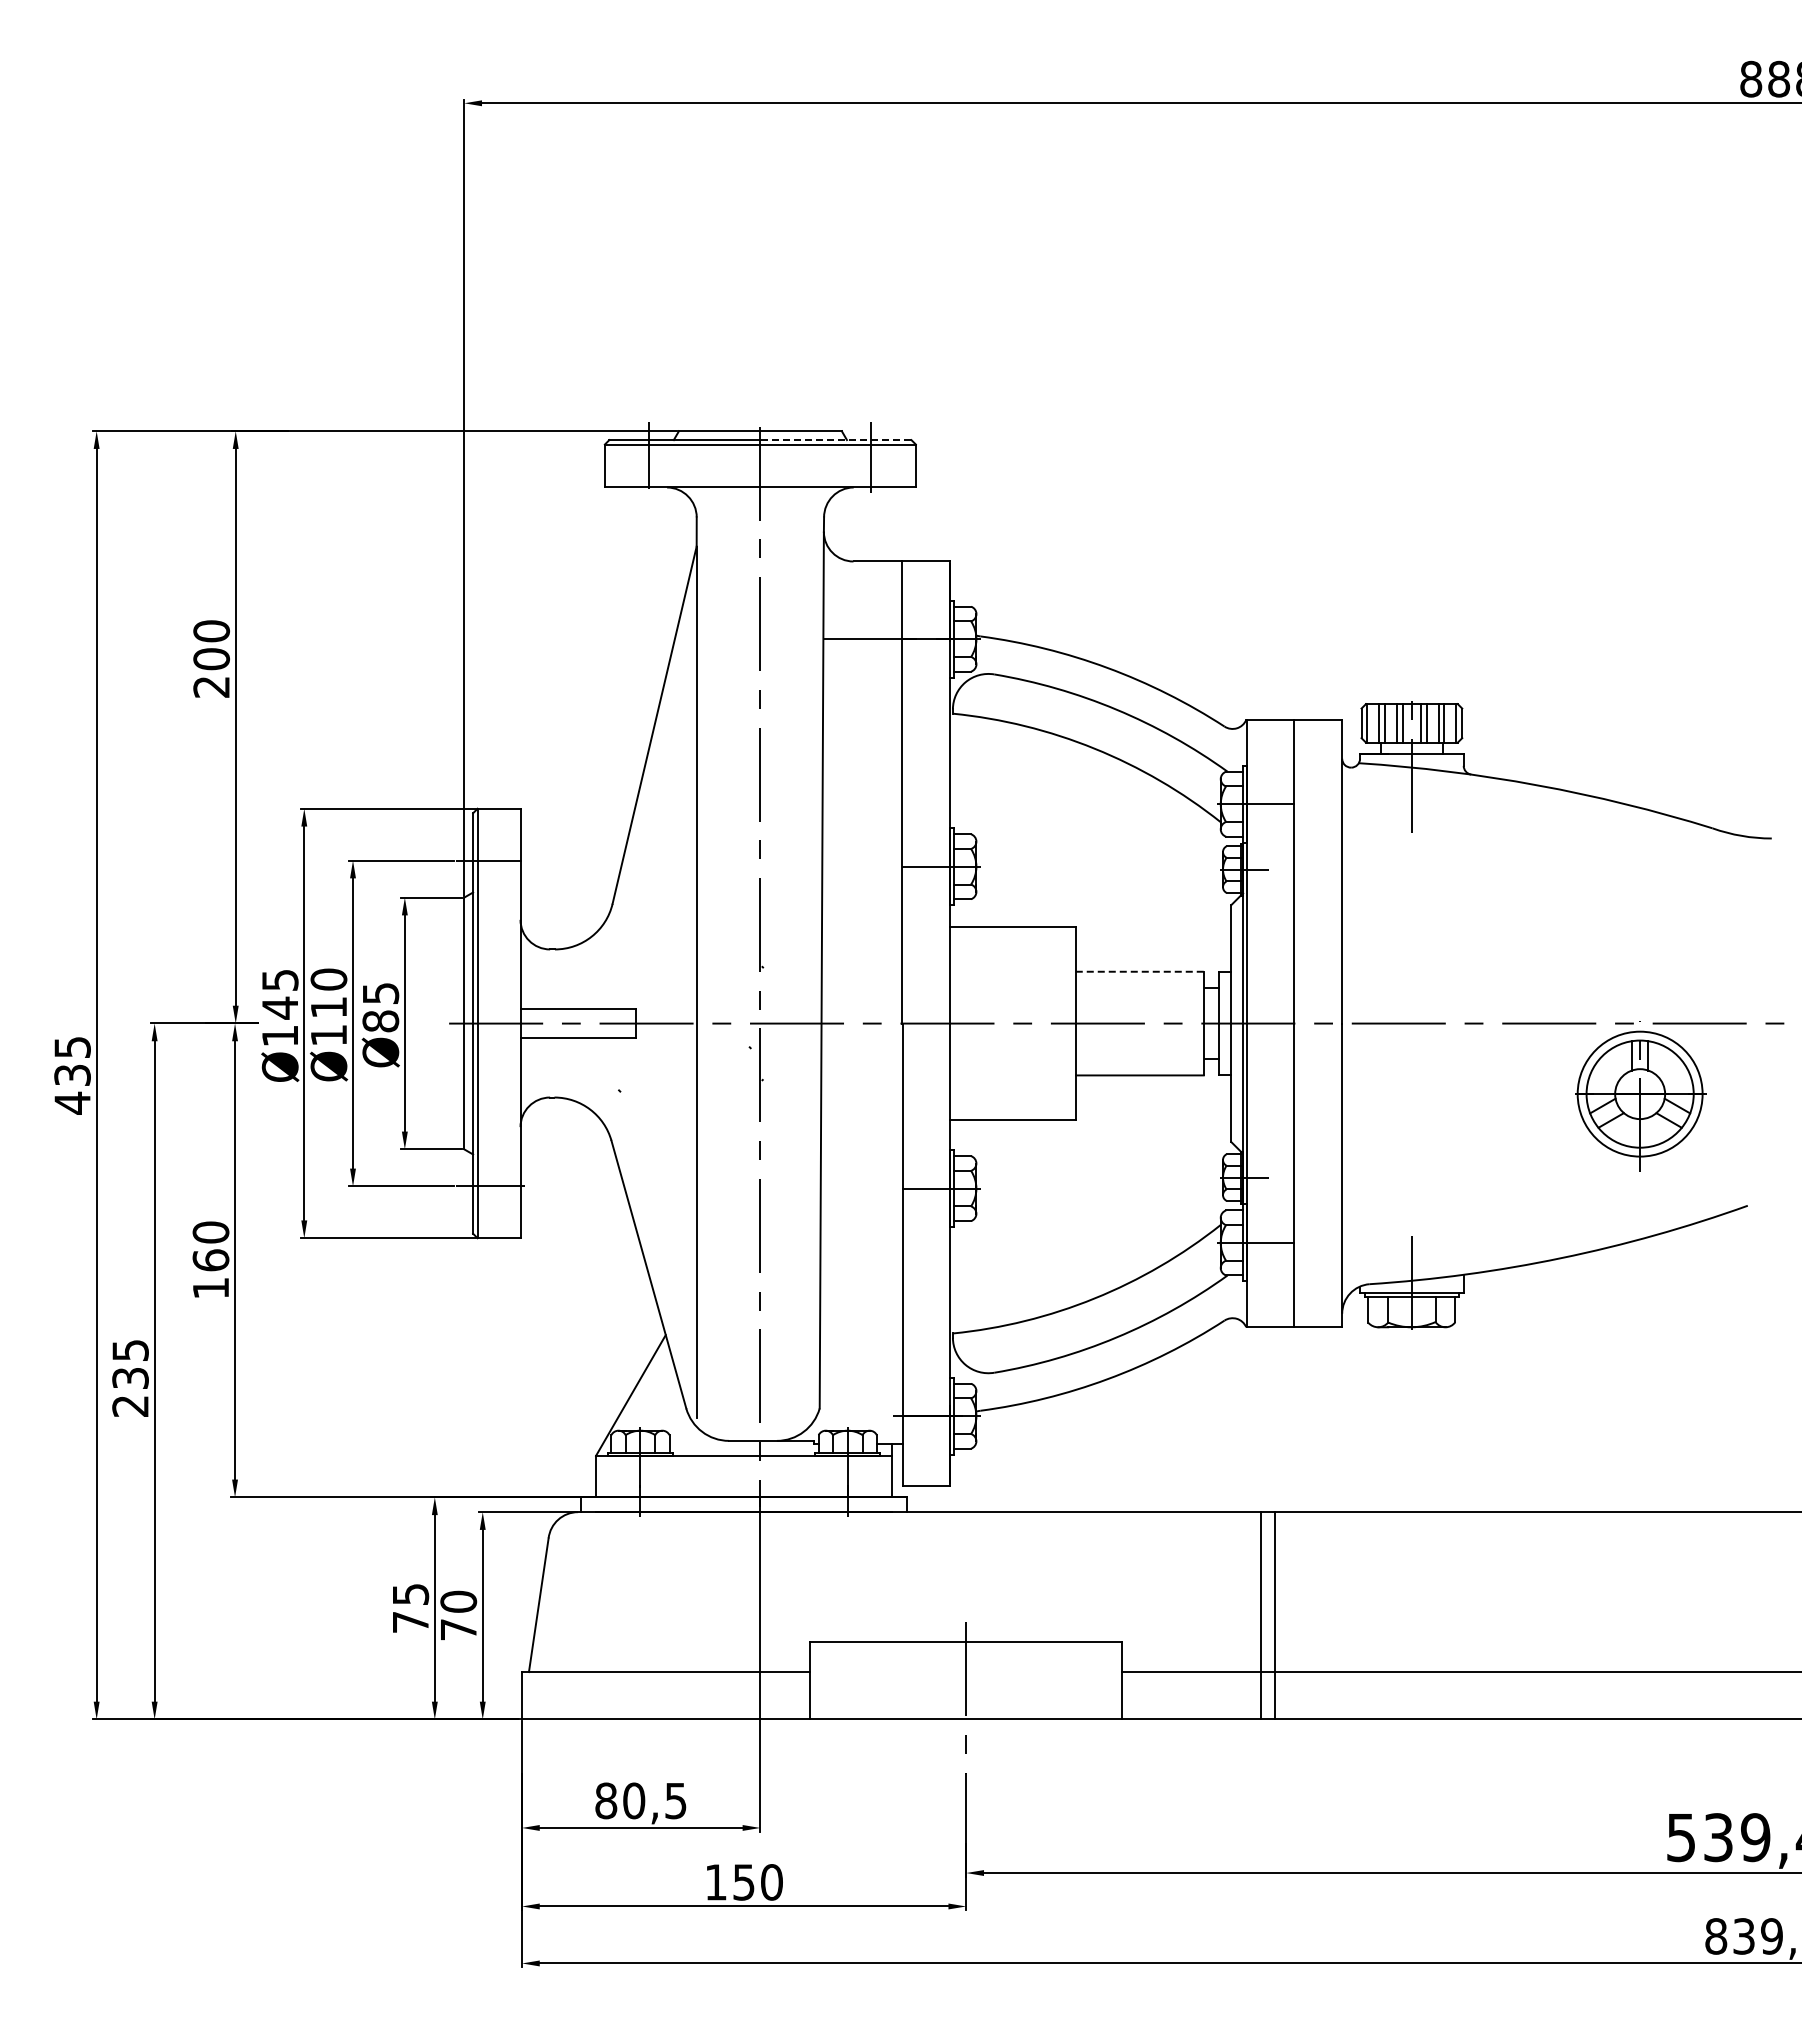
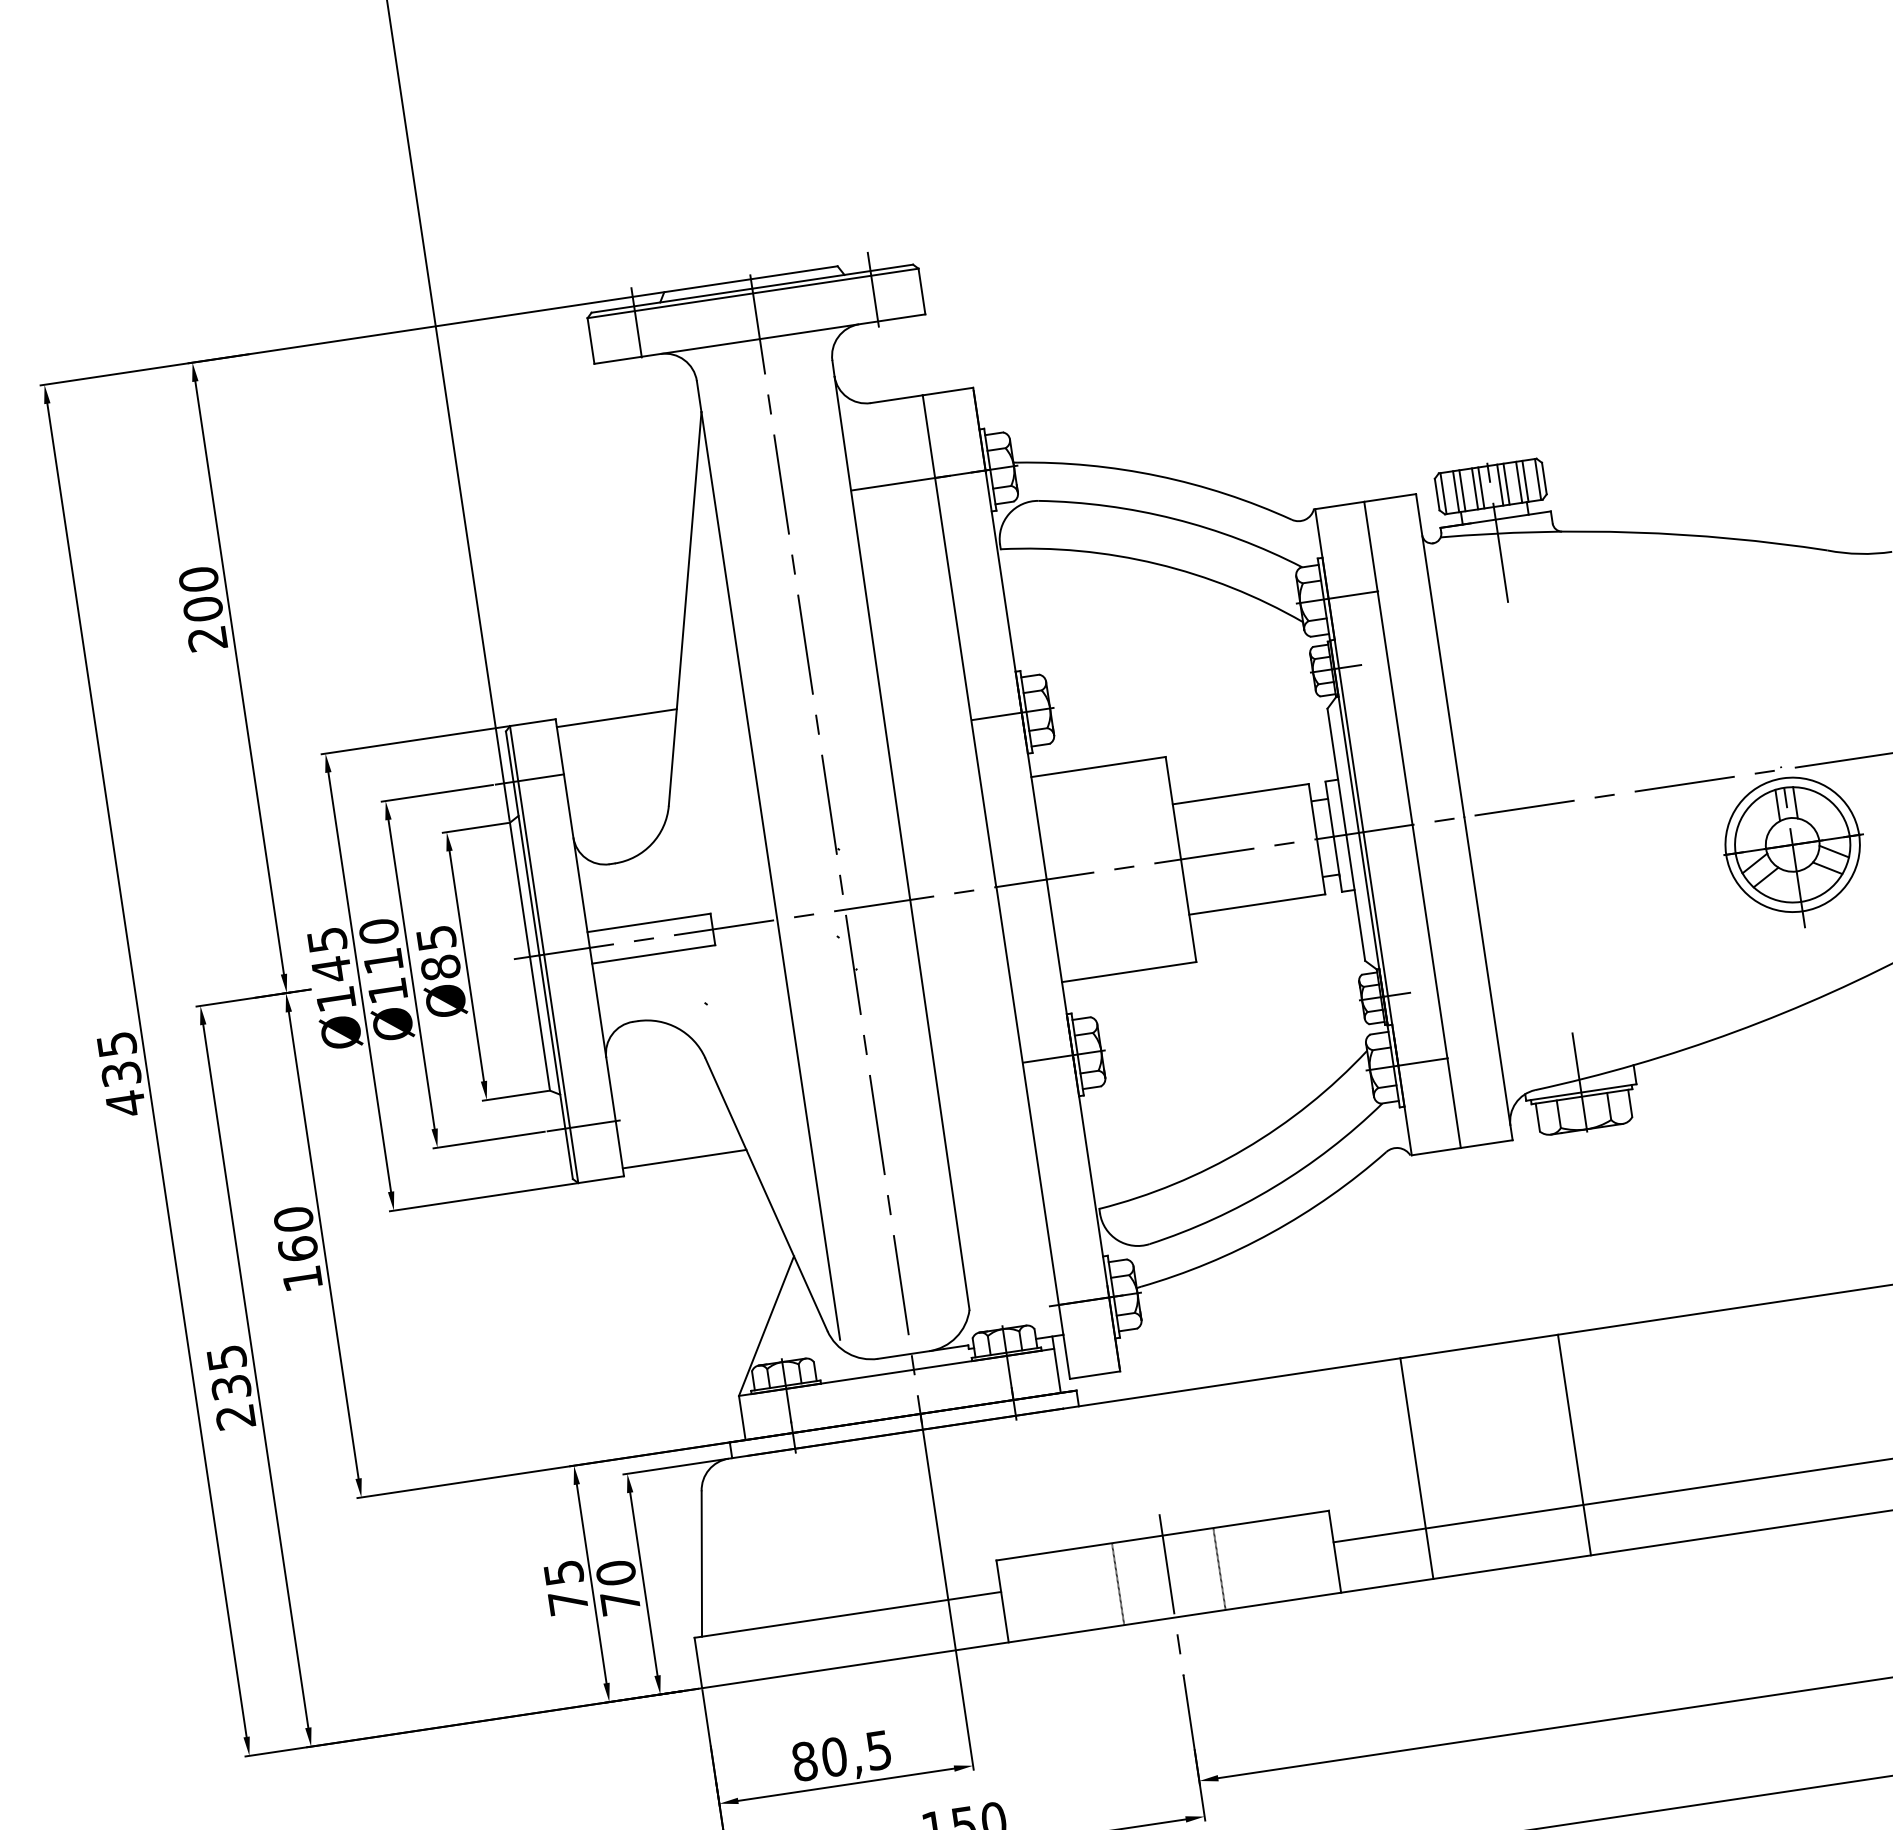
line: (835, 440) -> (832, 277), dashed -> solid
line: (576, 816) -> (616, 718), added
line: (1139, 971) -> (1240, 793), dashed -> solid
line: (578, 1230) -> (684, 1158), added
line: (1261, 1615) -> (1574, 1444), moved
line: (1275, 1615) -> (1417, 1468), moved
line: (918, 1680) -> (1117, 1583), added
line: (1013, 1680) -> (1219, 1568), added

